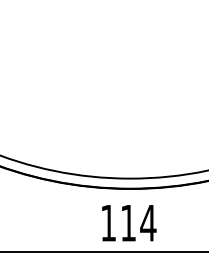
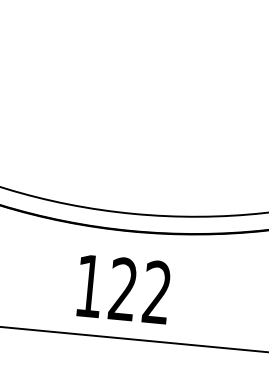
text: (138, 222) -> (140, 289), 114 -> 122

